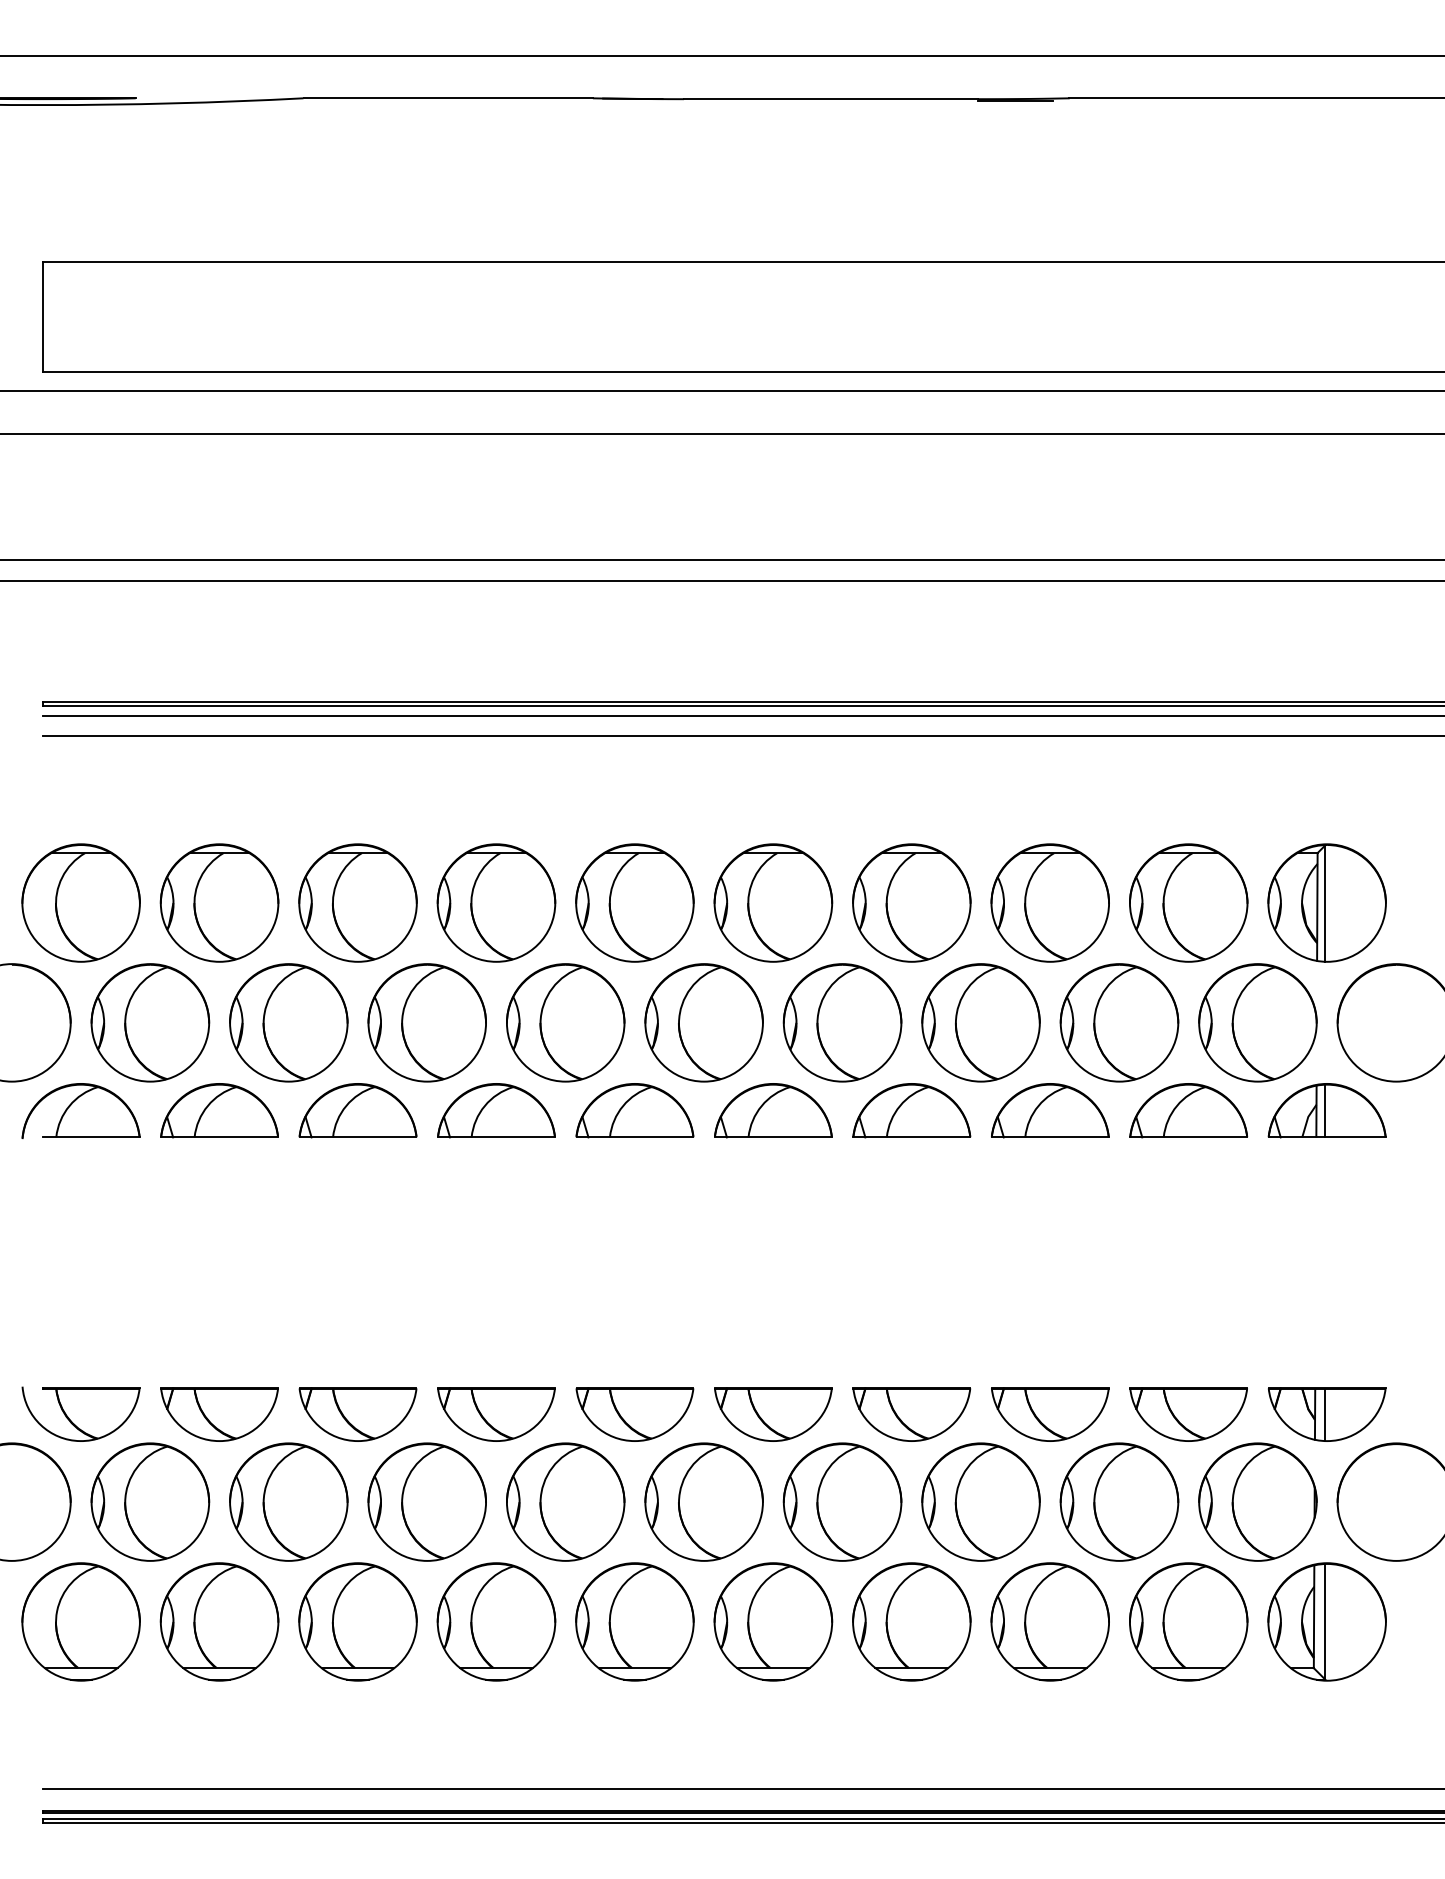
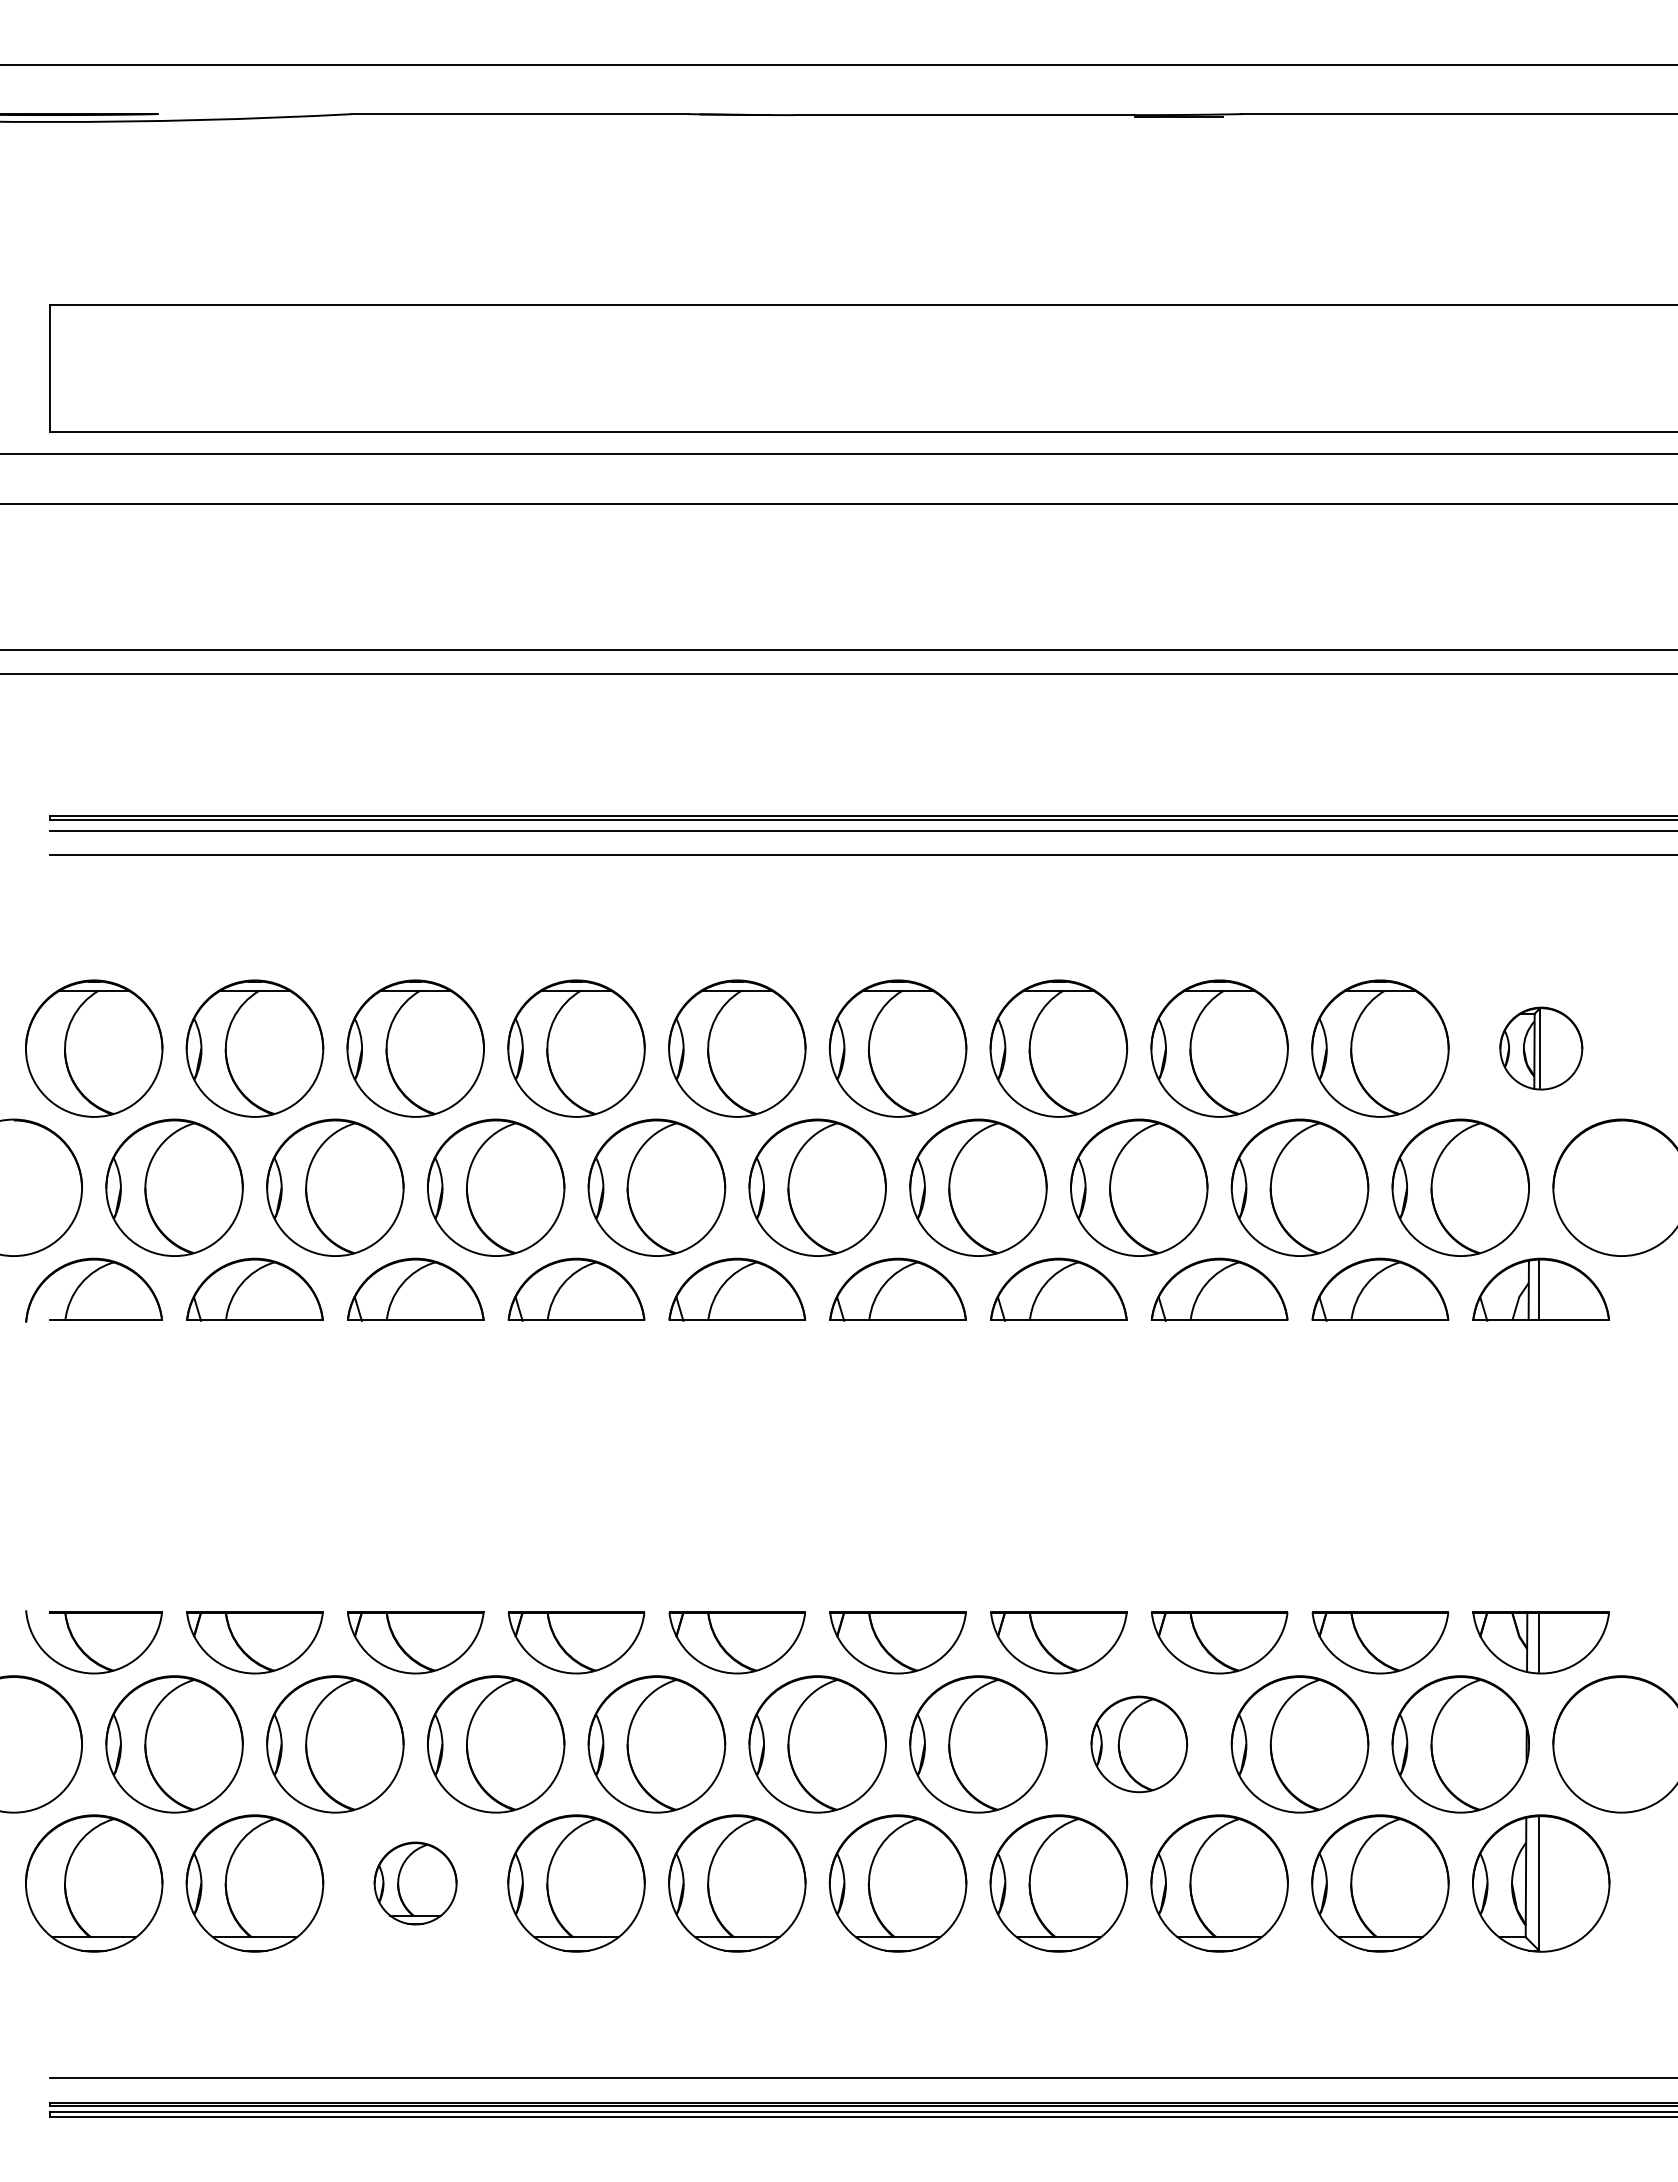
part: (1327, 902) -> (1541, 1048), size x0.6
part: (981, 1502) -> (1139, 1744), size x0.7
part: (357, 1621) -> (415, 1883), size x0.6

